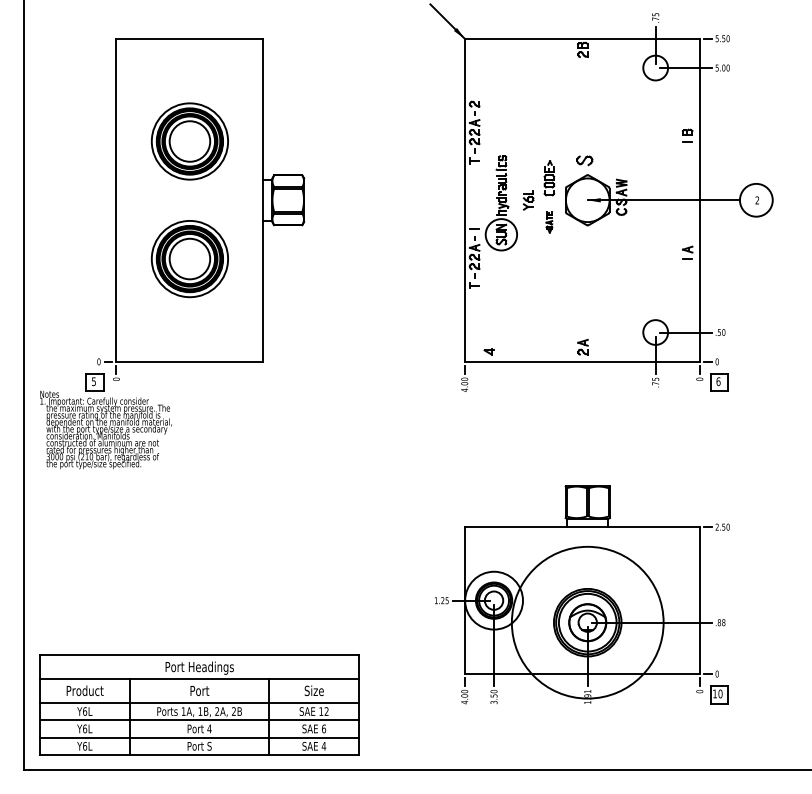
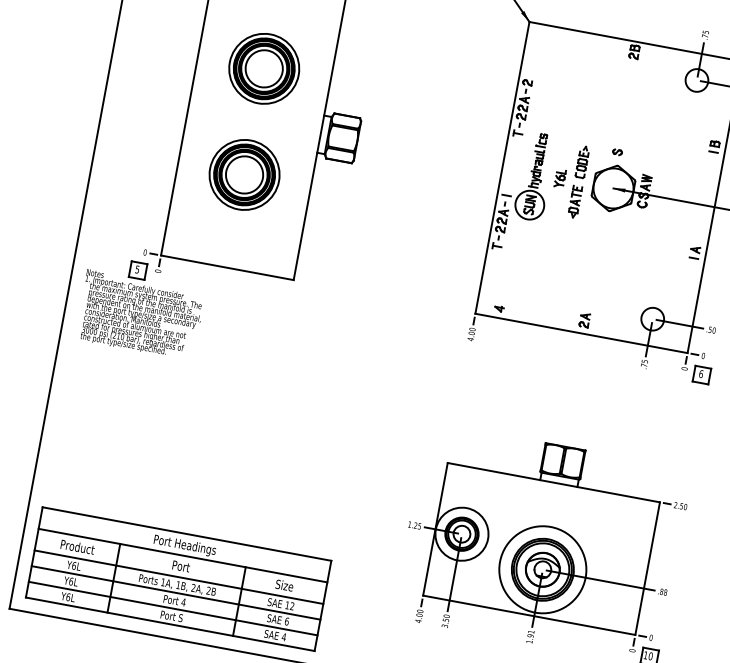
part: (584, 160) -> (617, 152), size x0.62
part: (549, 222) -> (575, 202), size x1.67
circle: (587, 622) -> (542, 569), size x0.62

